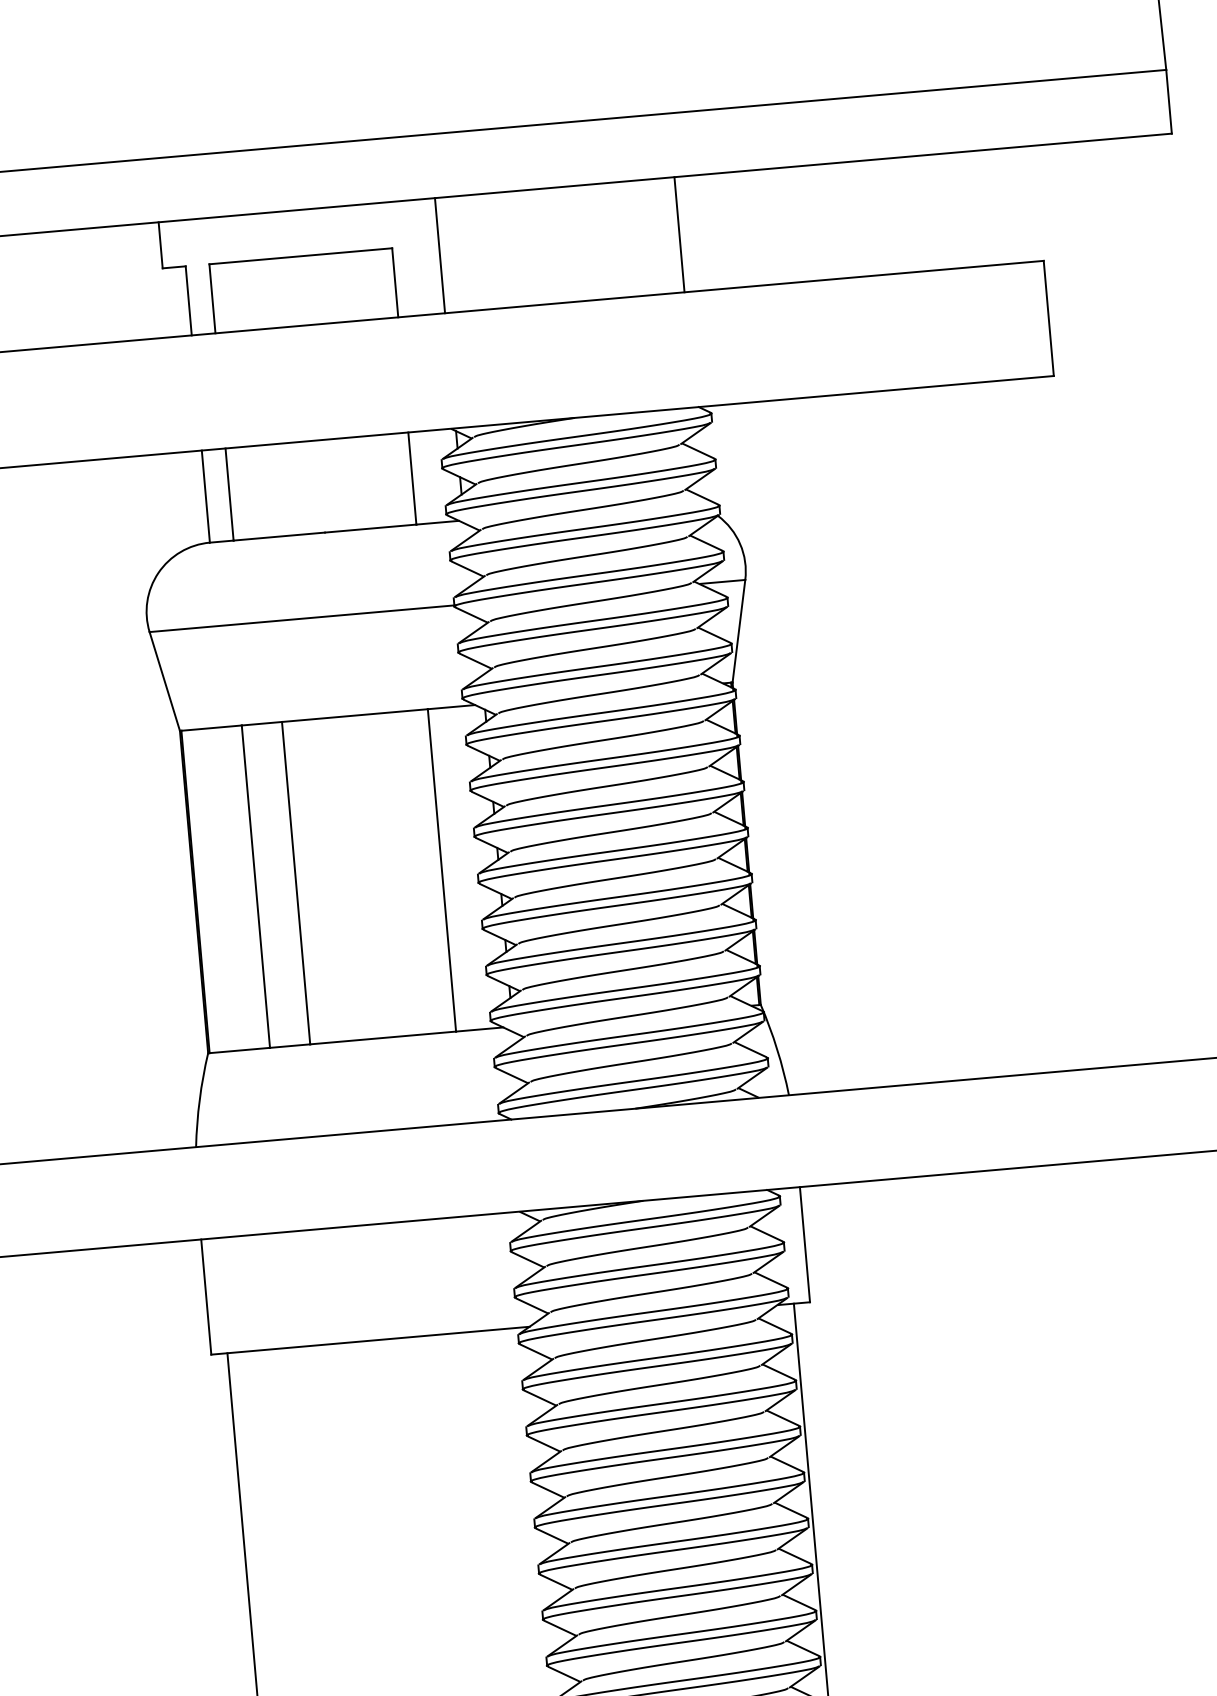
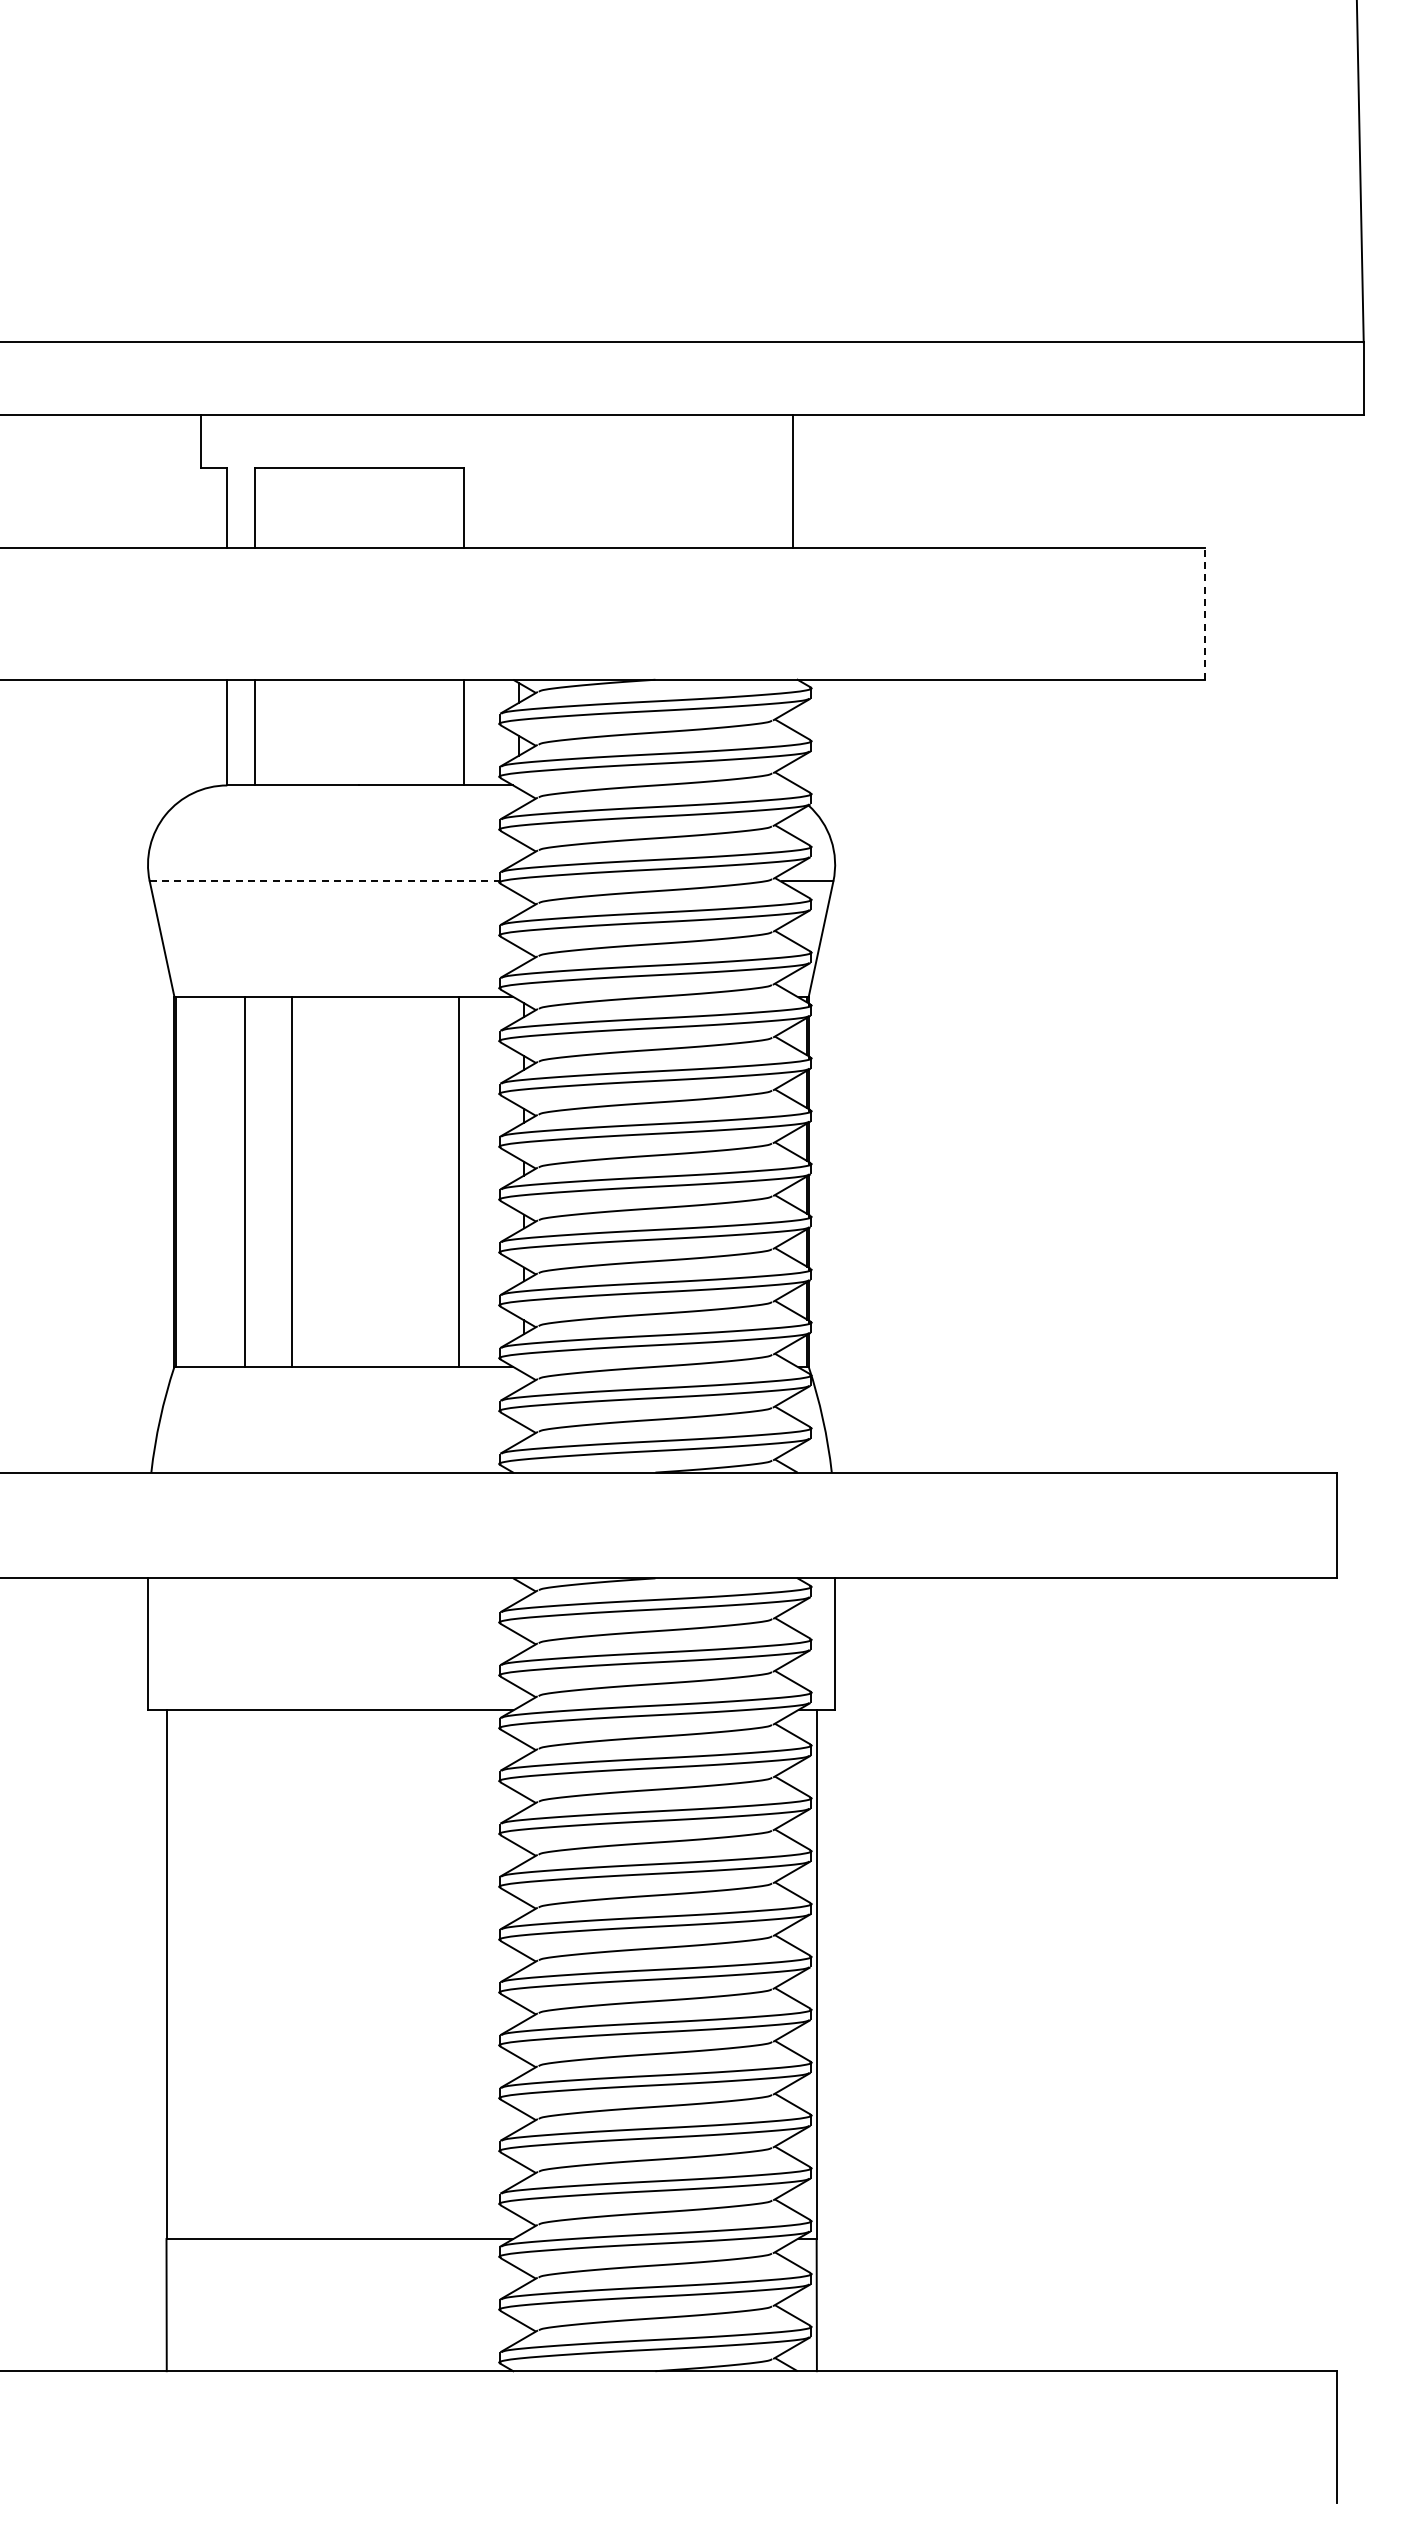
line: (440, 255) -> (518, 481), removed
line: (1049, 318) -> (1205, 613), solid -> dashed
line: (302, 618) -> (325, 881), solid -> dashed

